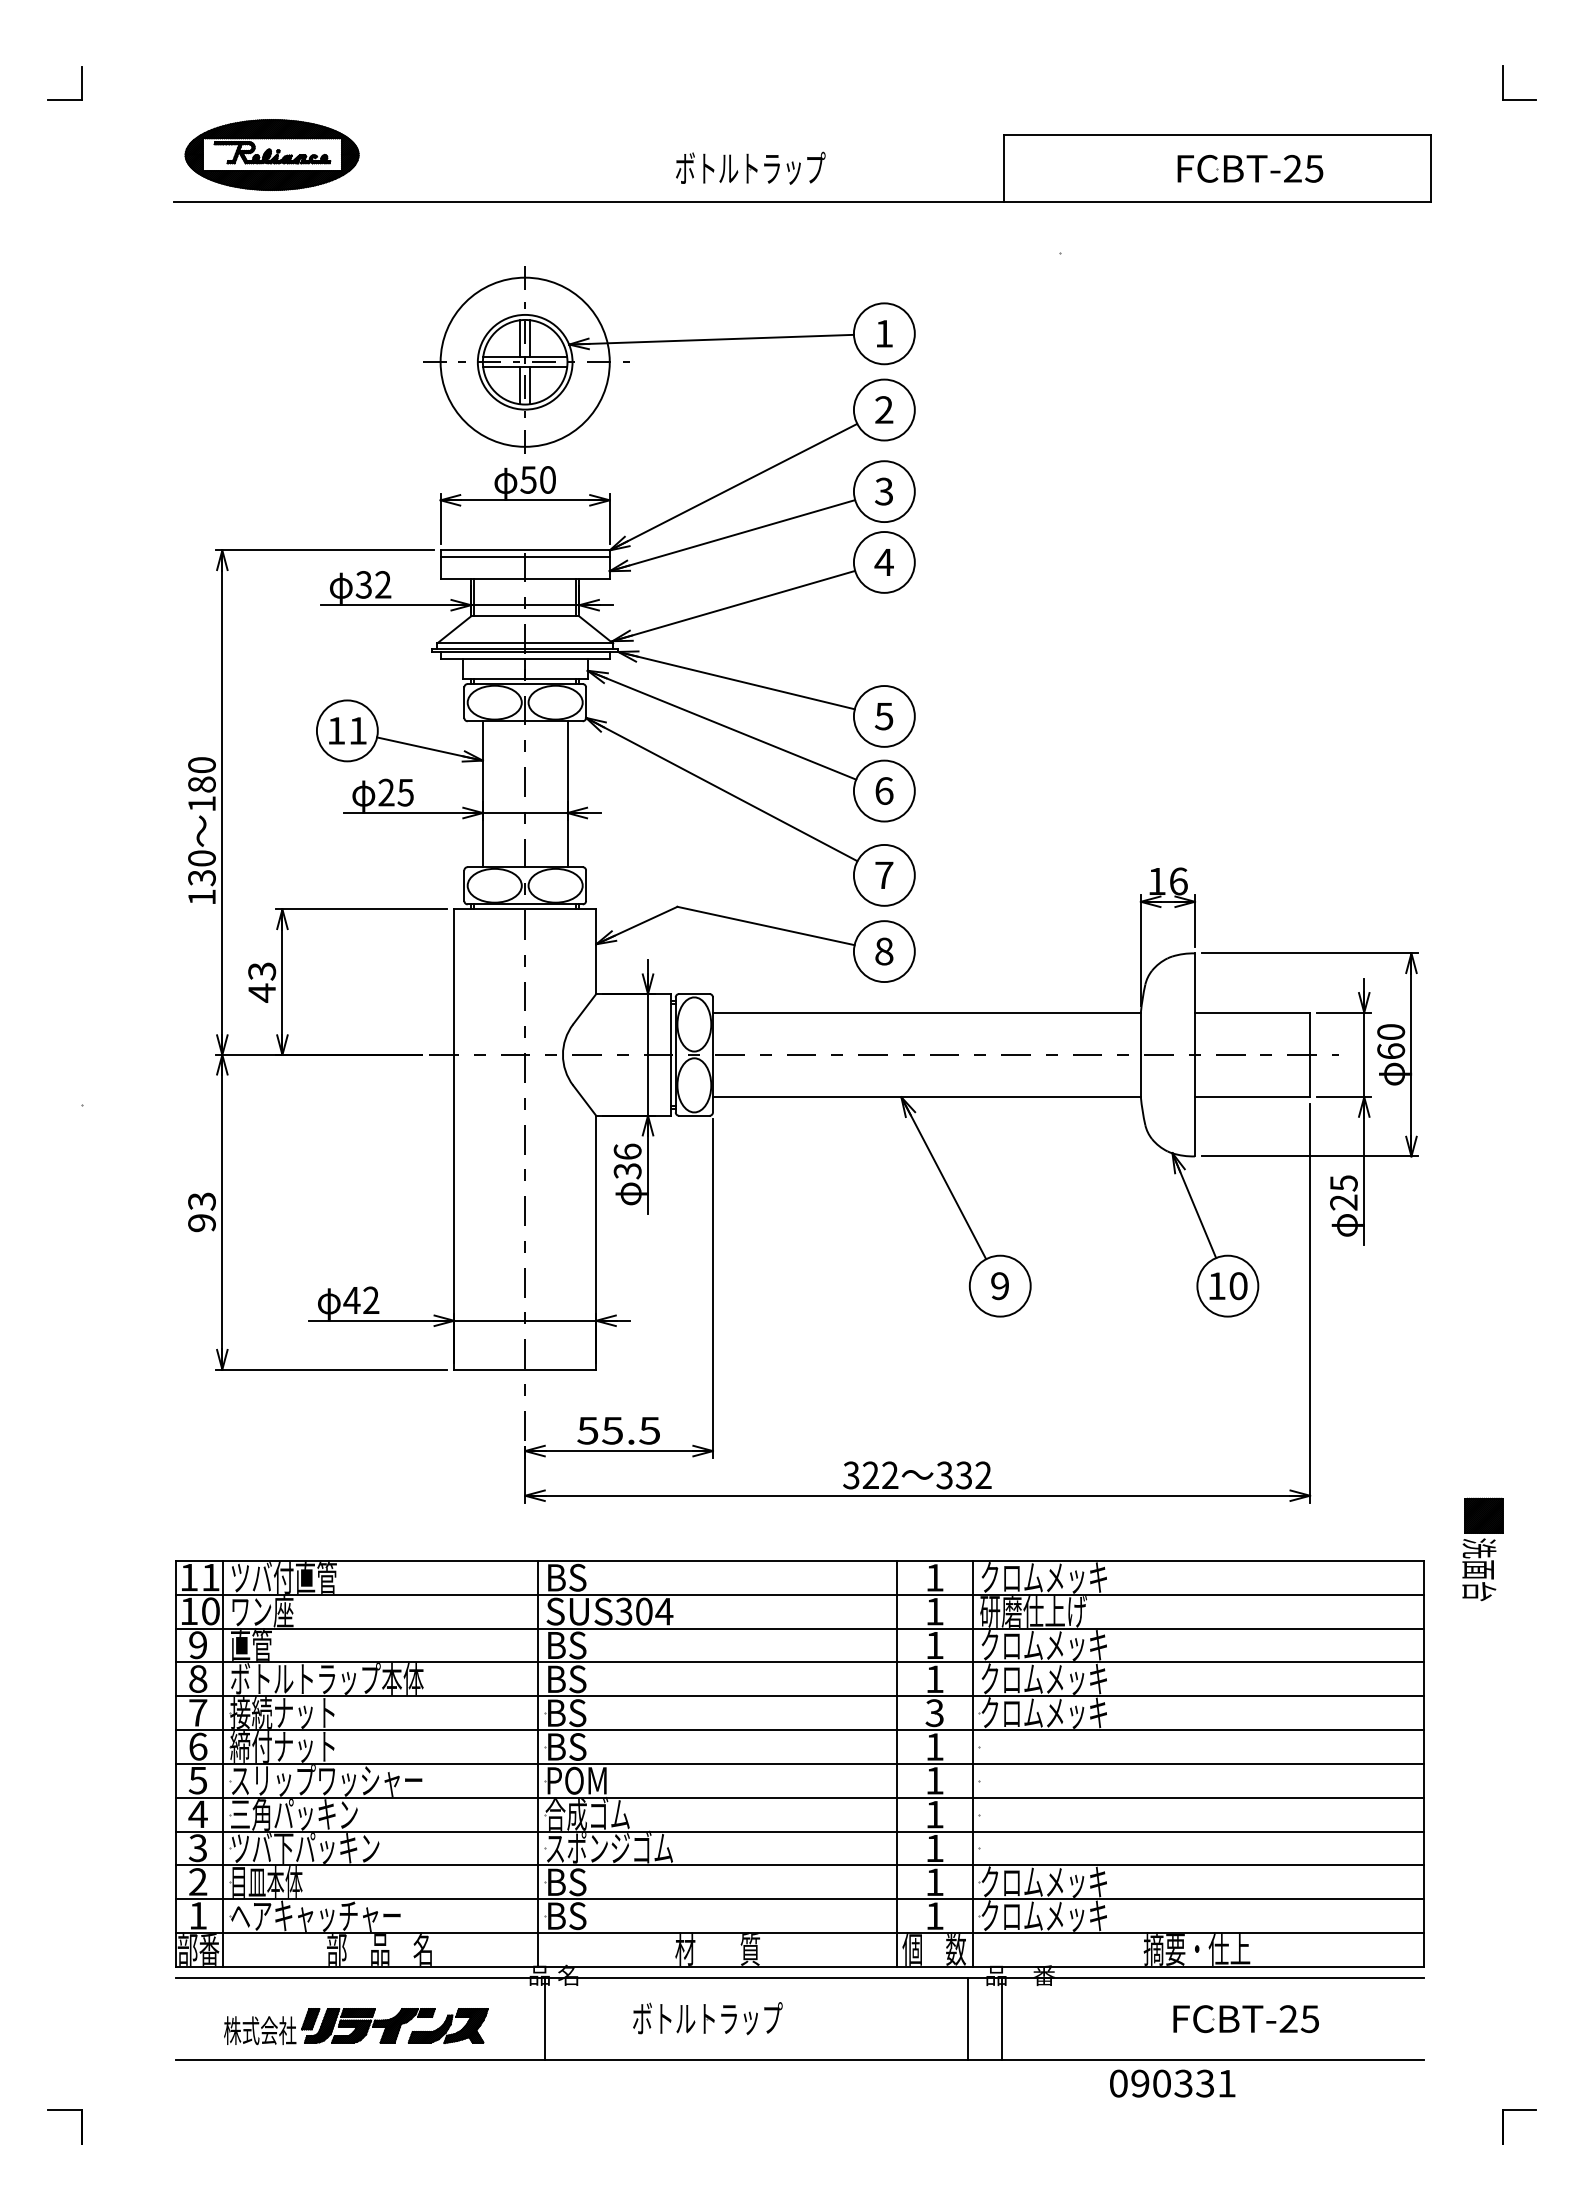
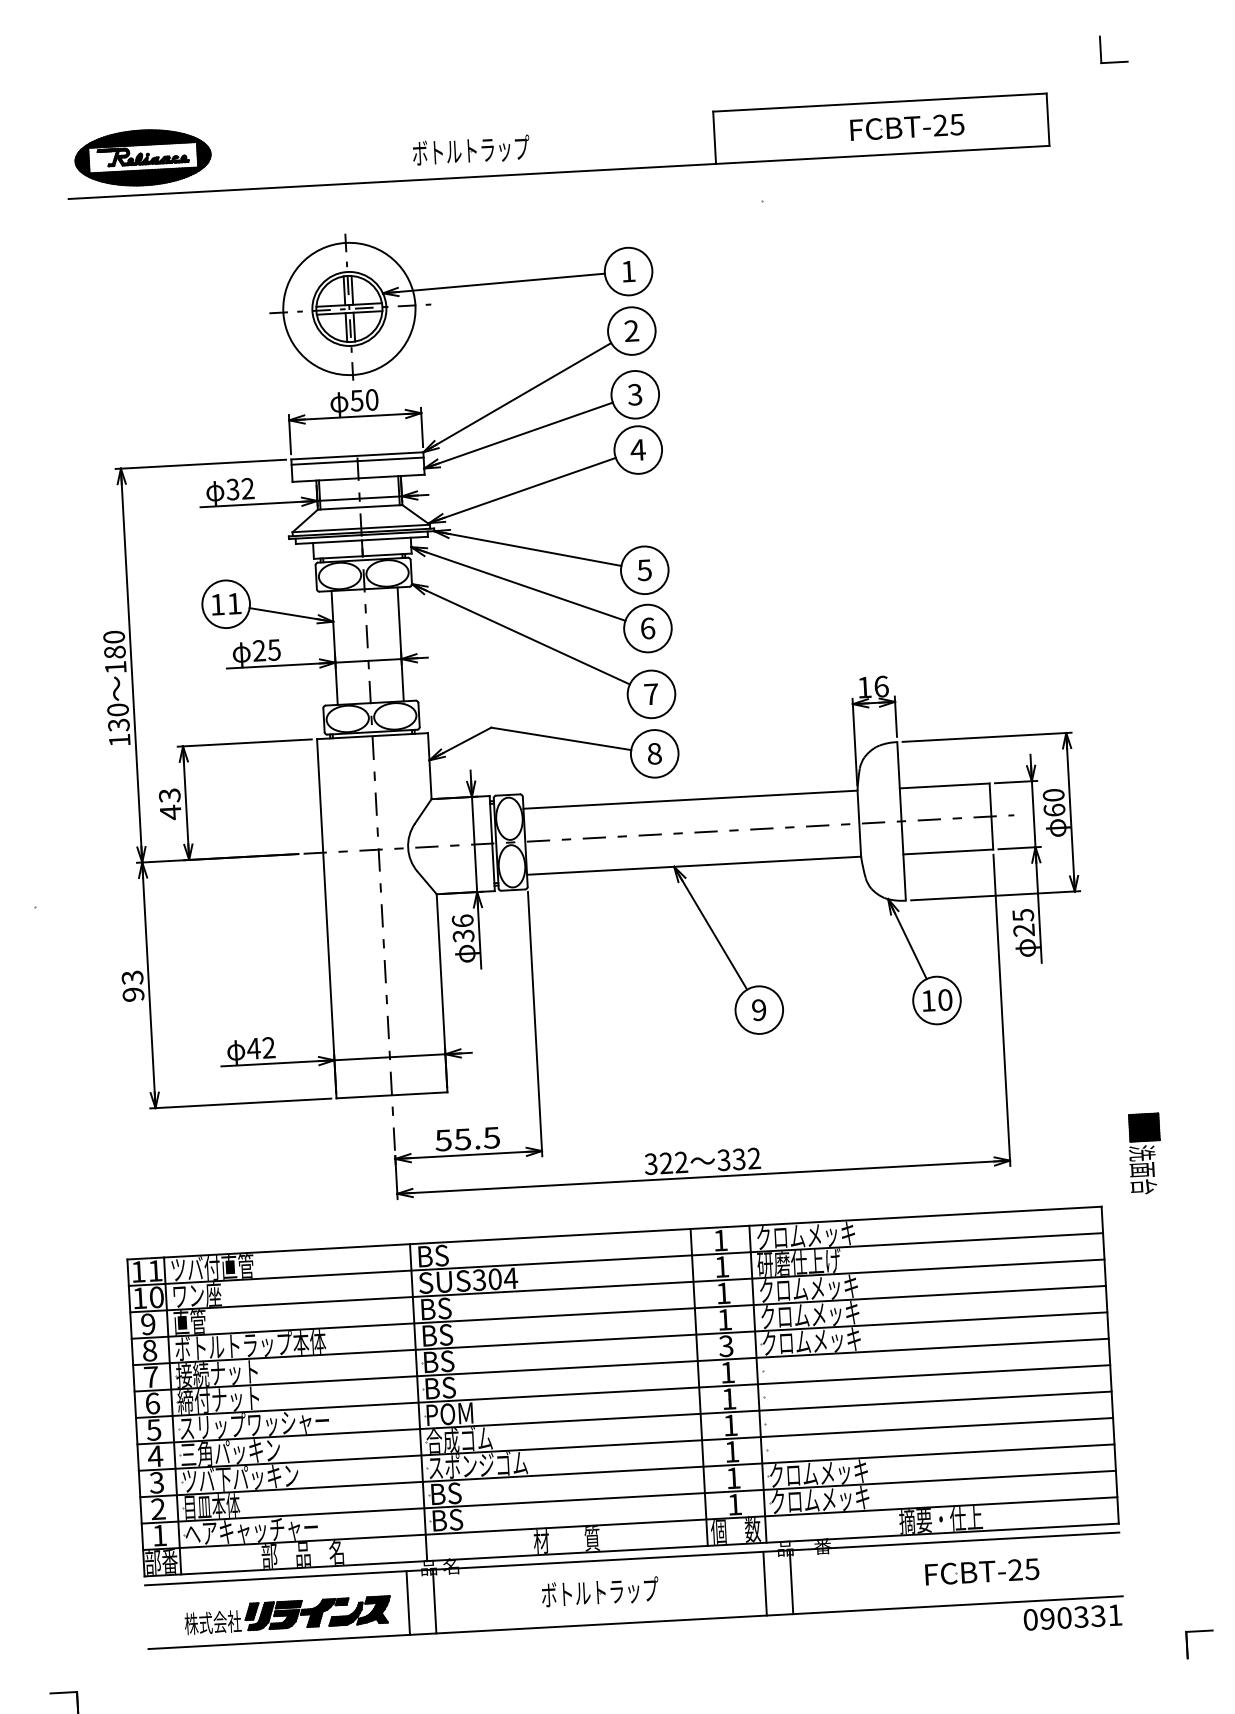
part: (750, 167) -> (470, 149), moved
part: (1482, 1549) -> (1144, 1153), moved
line: (510, 2018) -> (407, 1602), added
part: (707, 2018) -> (599, 1592), moved
text: (1172, 2083) -> (1072, 1617), moved

